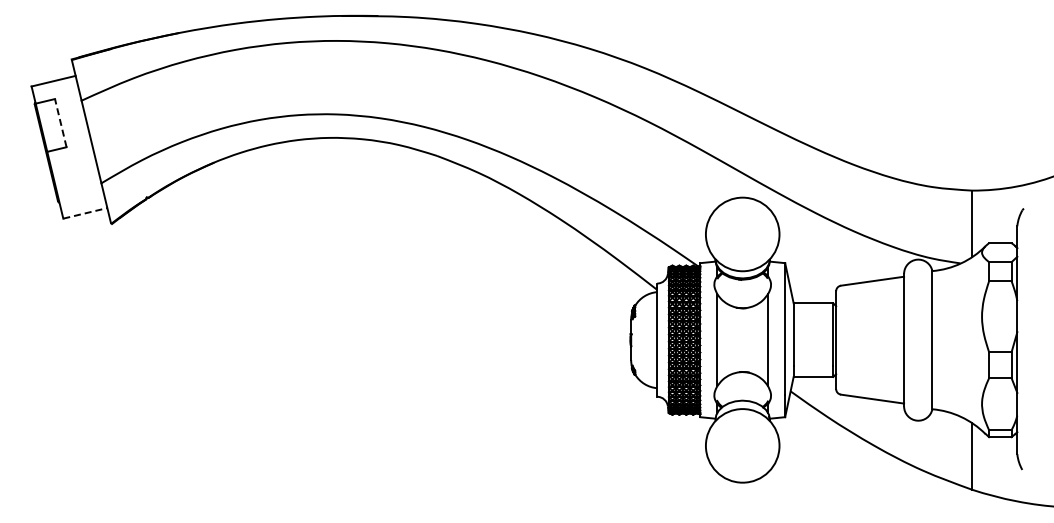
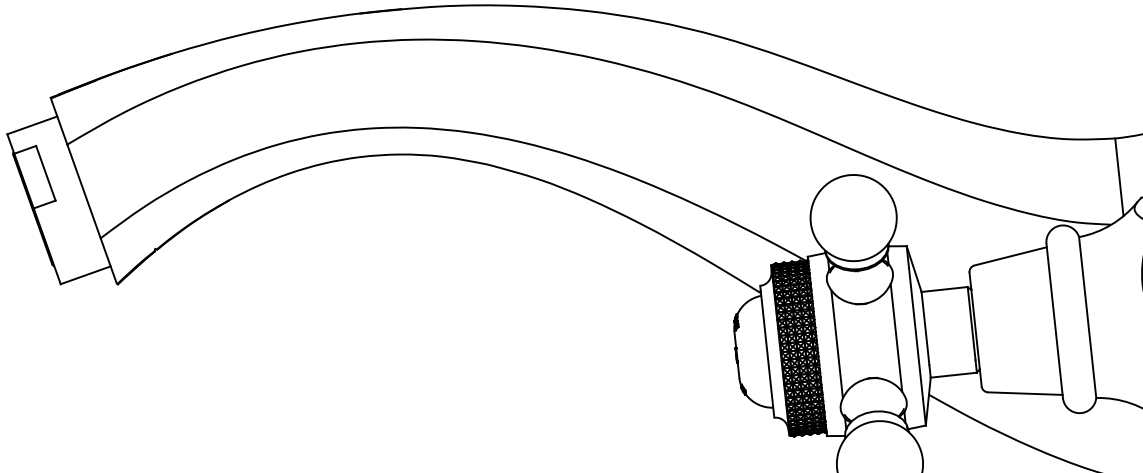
line: (60, 123) -> (45, 173), dashed -> solid
line: (85, 213) -> (85, 275), dashed -> solid

